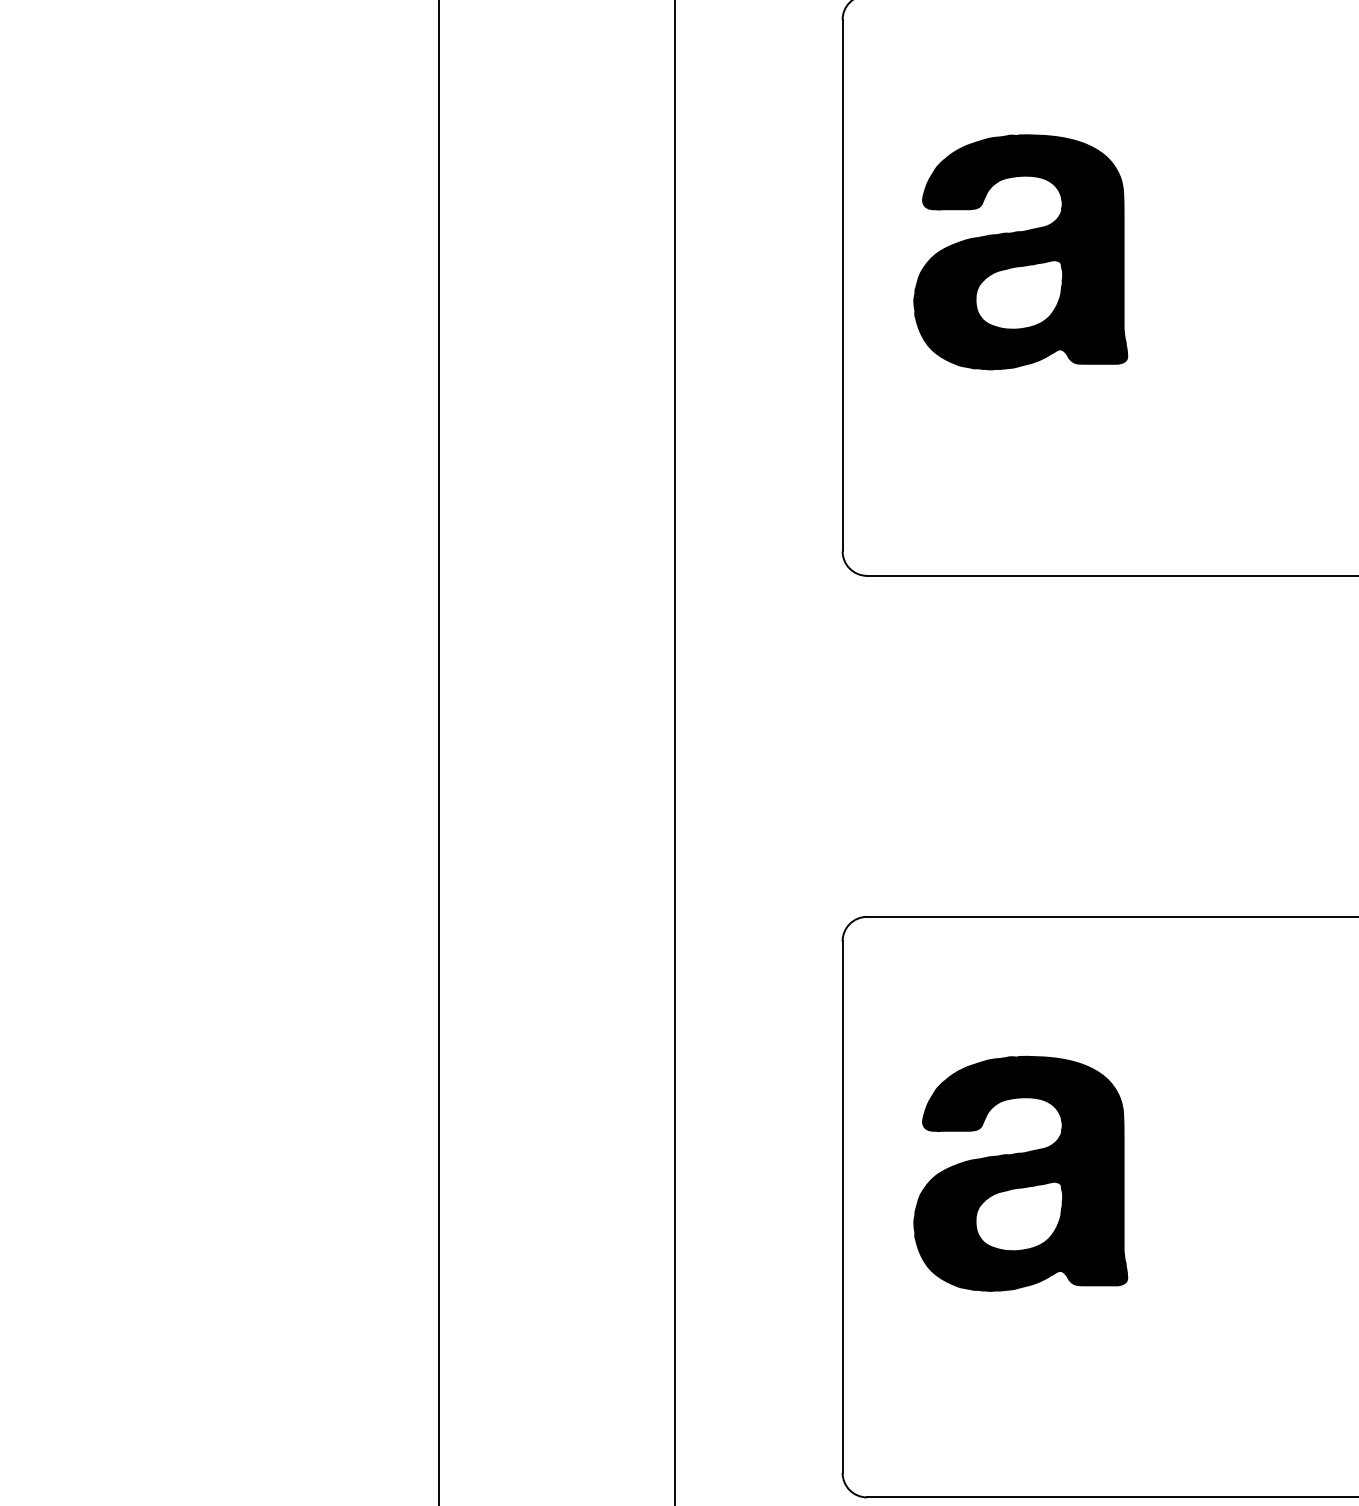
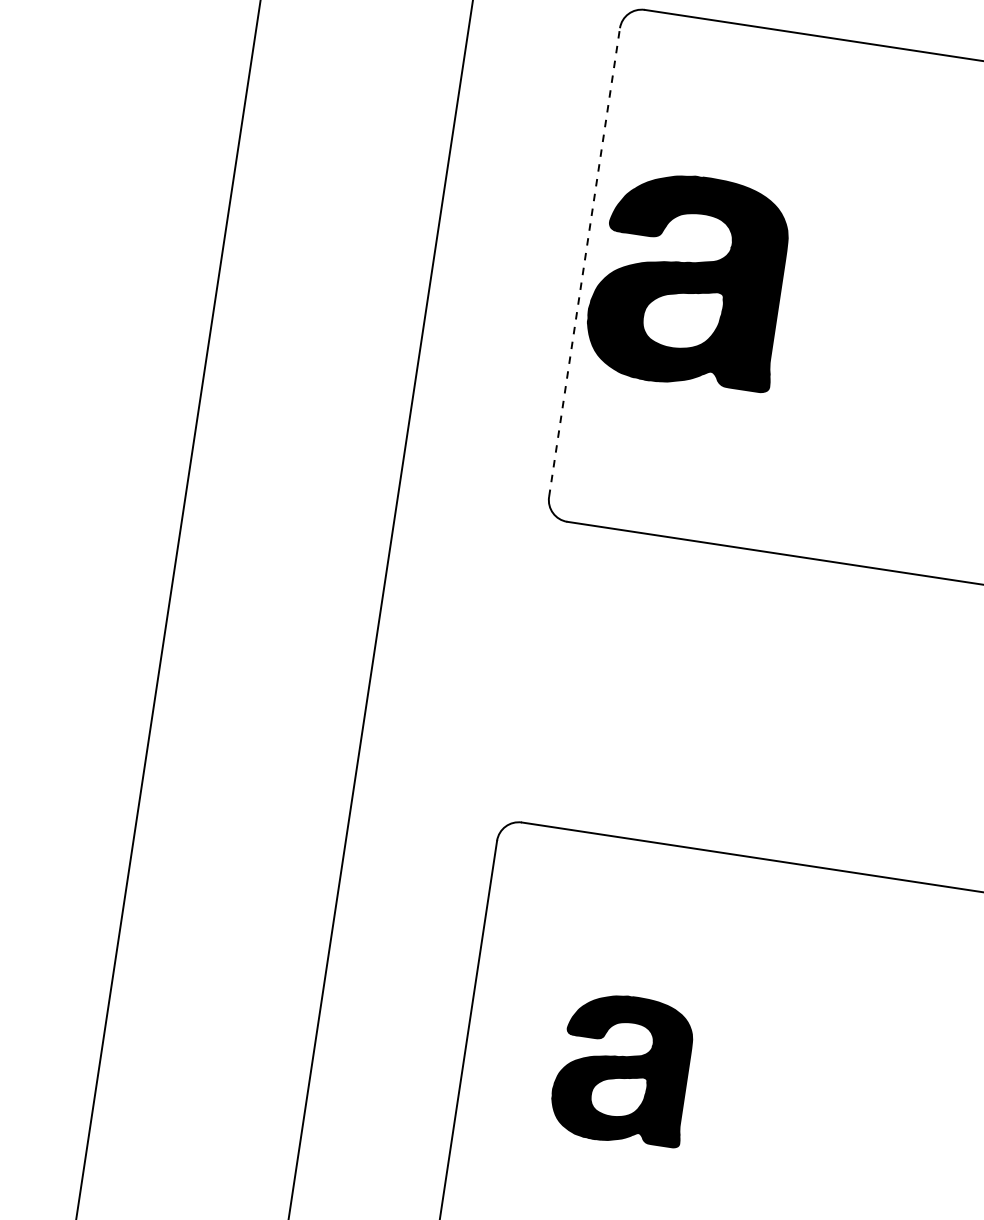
part: (1020, 252) -> (688, 281), moved
line: (842, 285) -> (584, 262), solid -> dashed
part: (1020, 1173) -> (622, 1069), size x0.7

